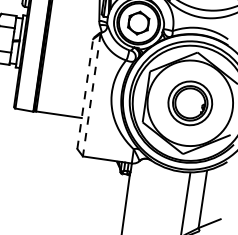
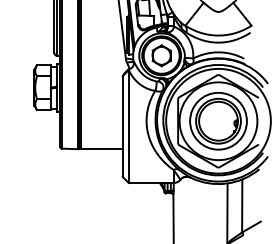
line: (84, 93) -> (122, 126), dashed -> solid
line: (91, 95) -> (128, 127), dashed -> solid
part: (190, 103) -> (218, 121), size x1.43

